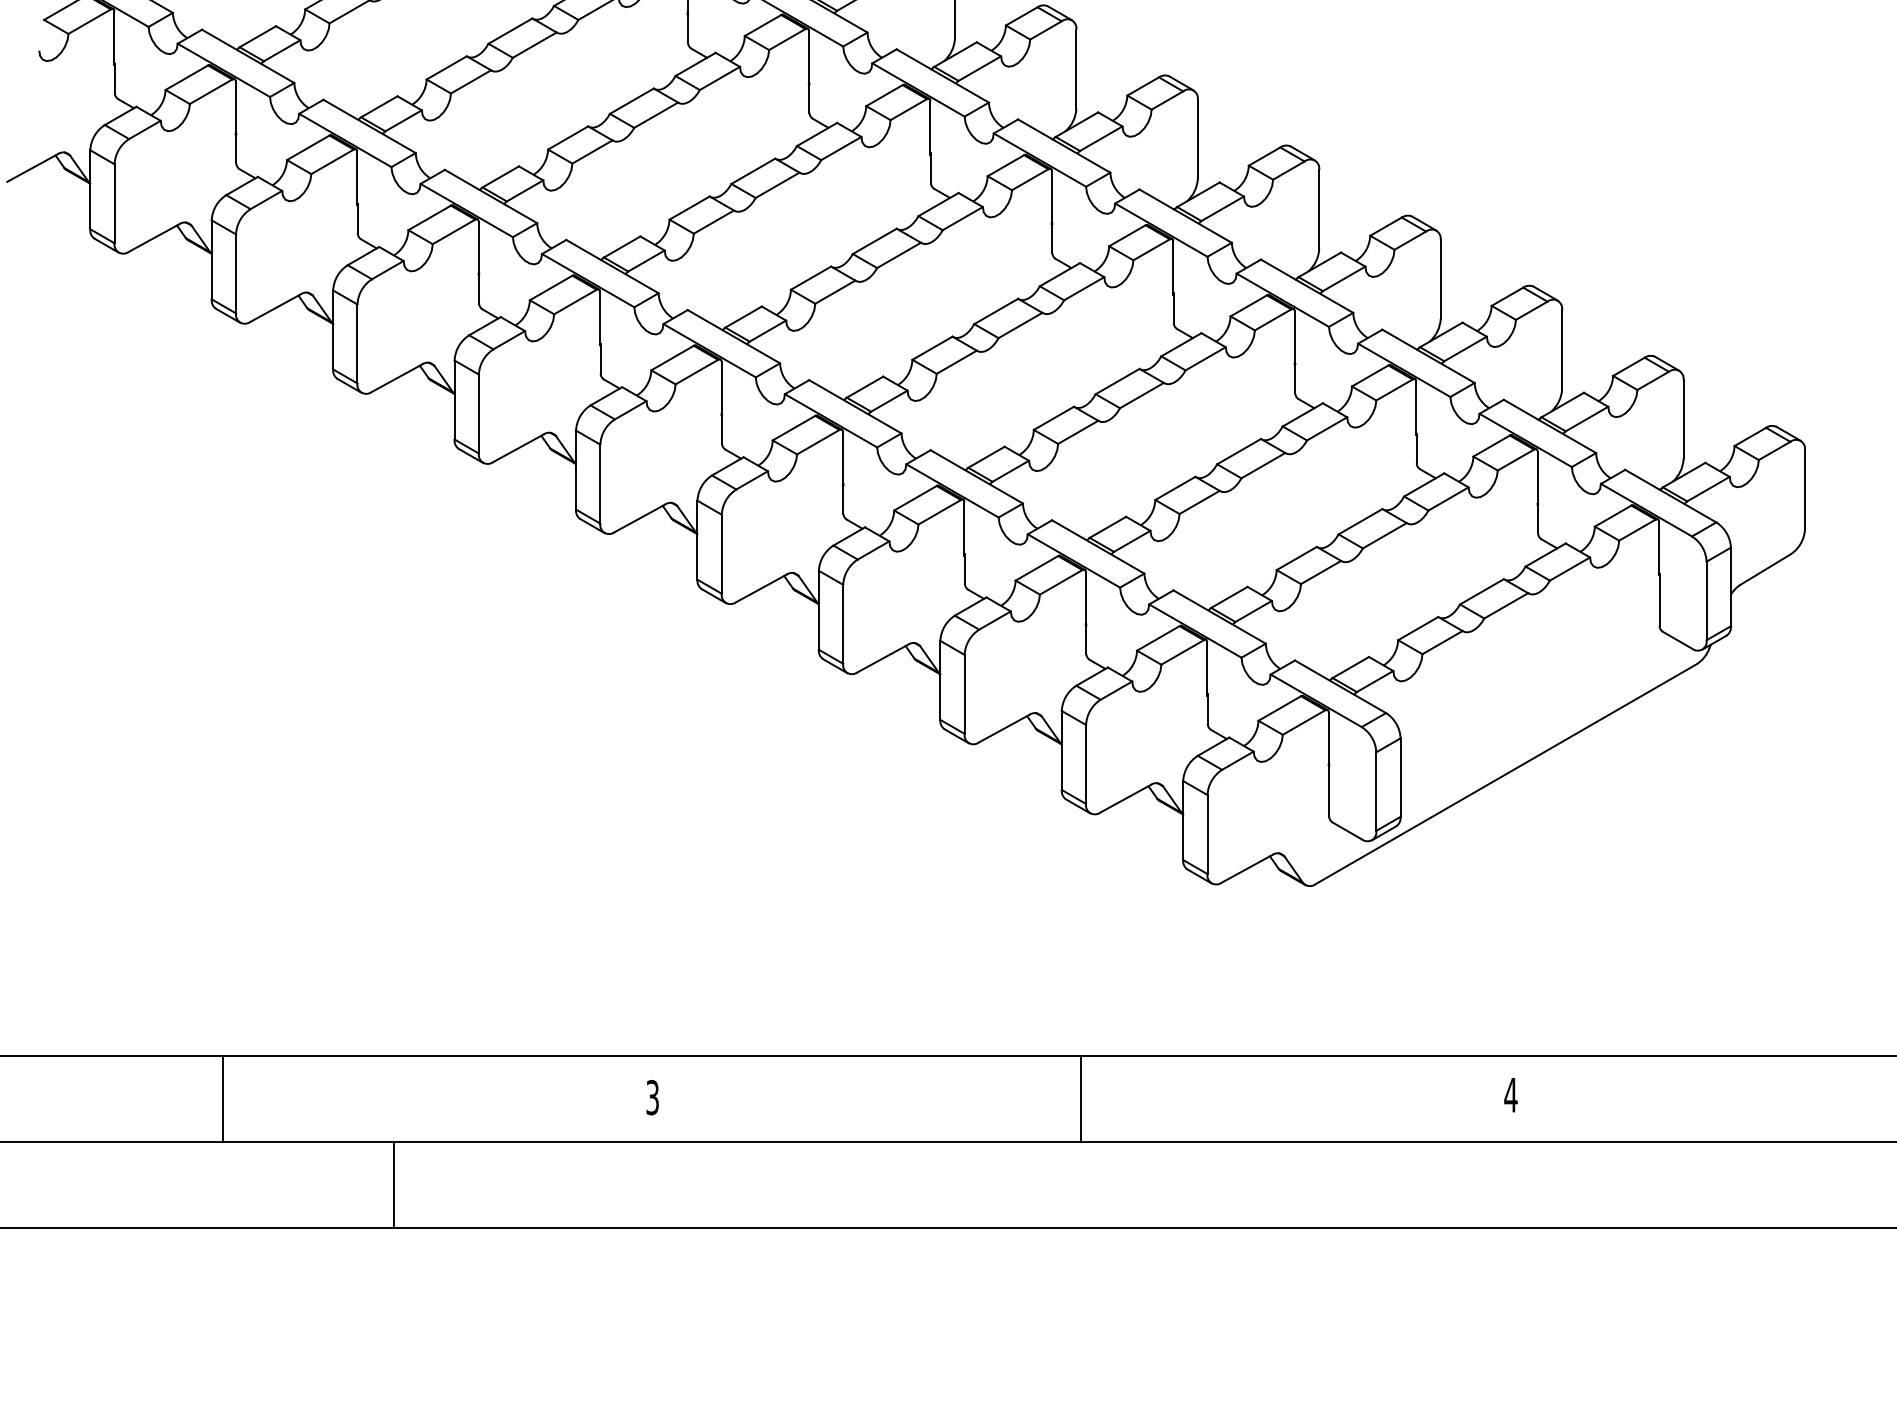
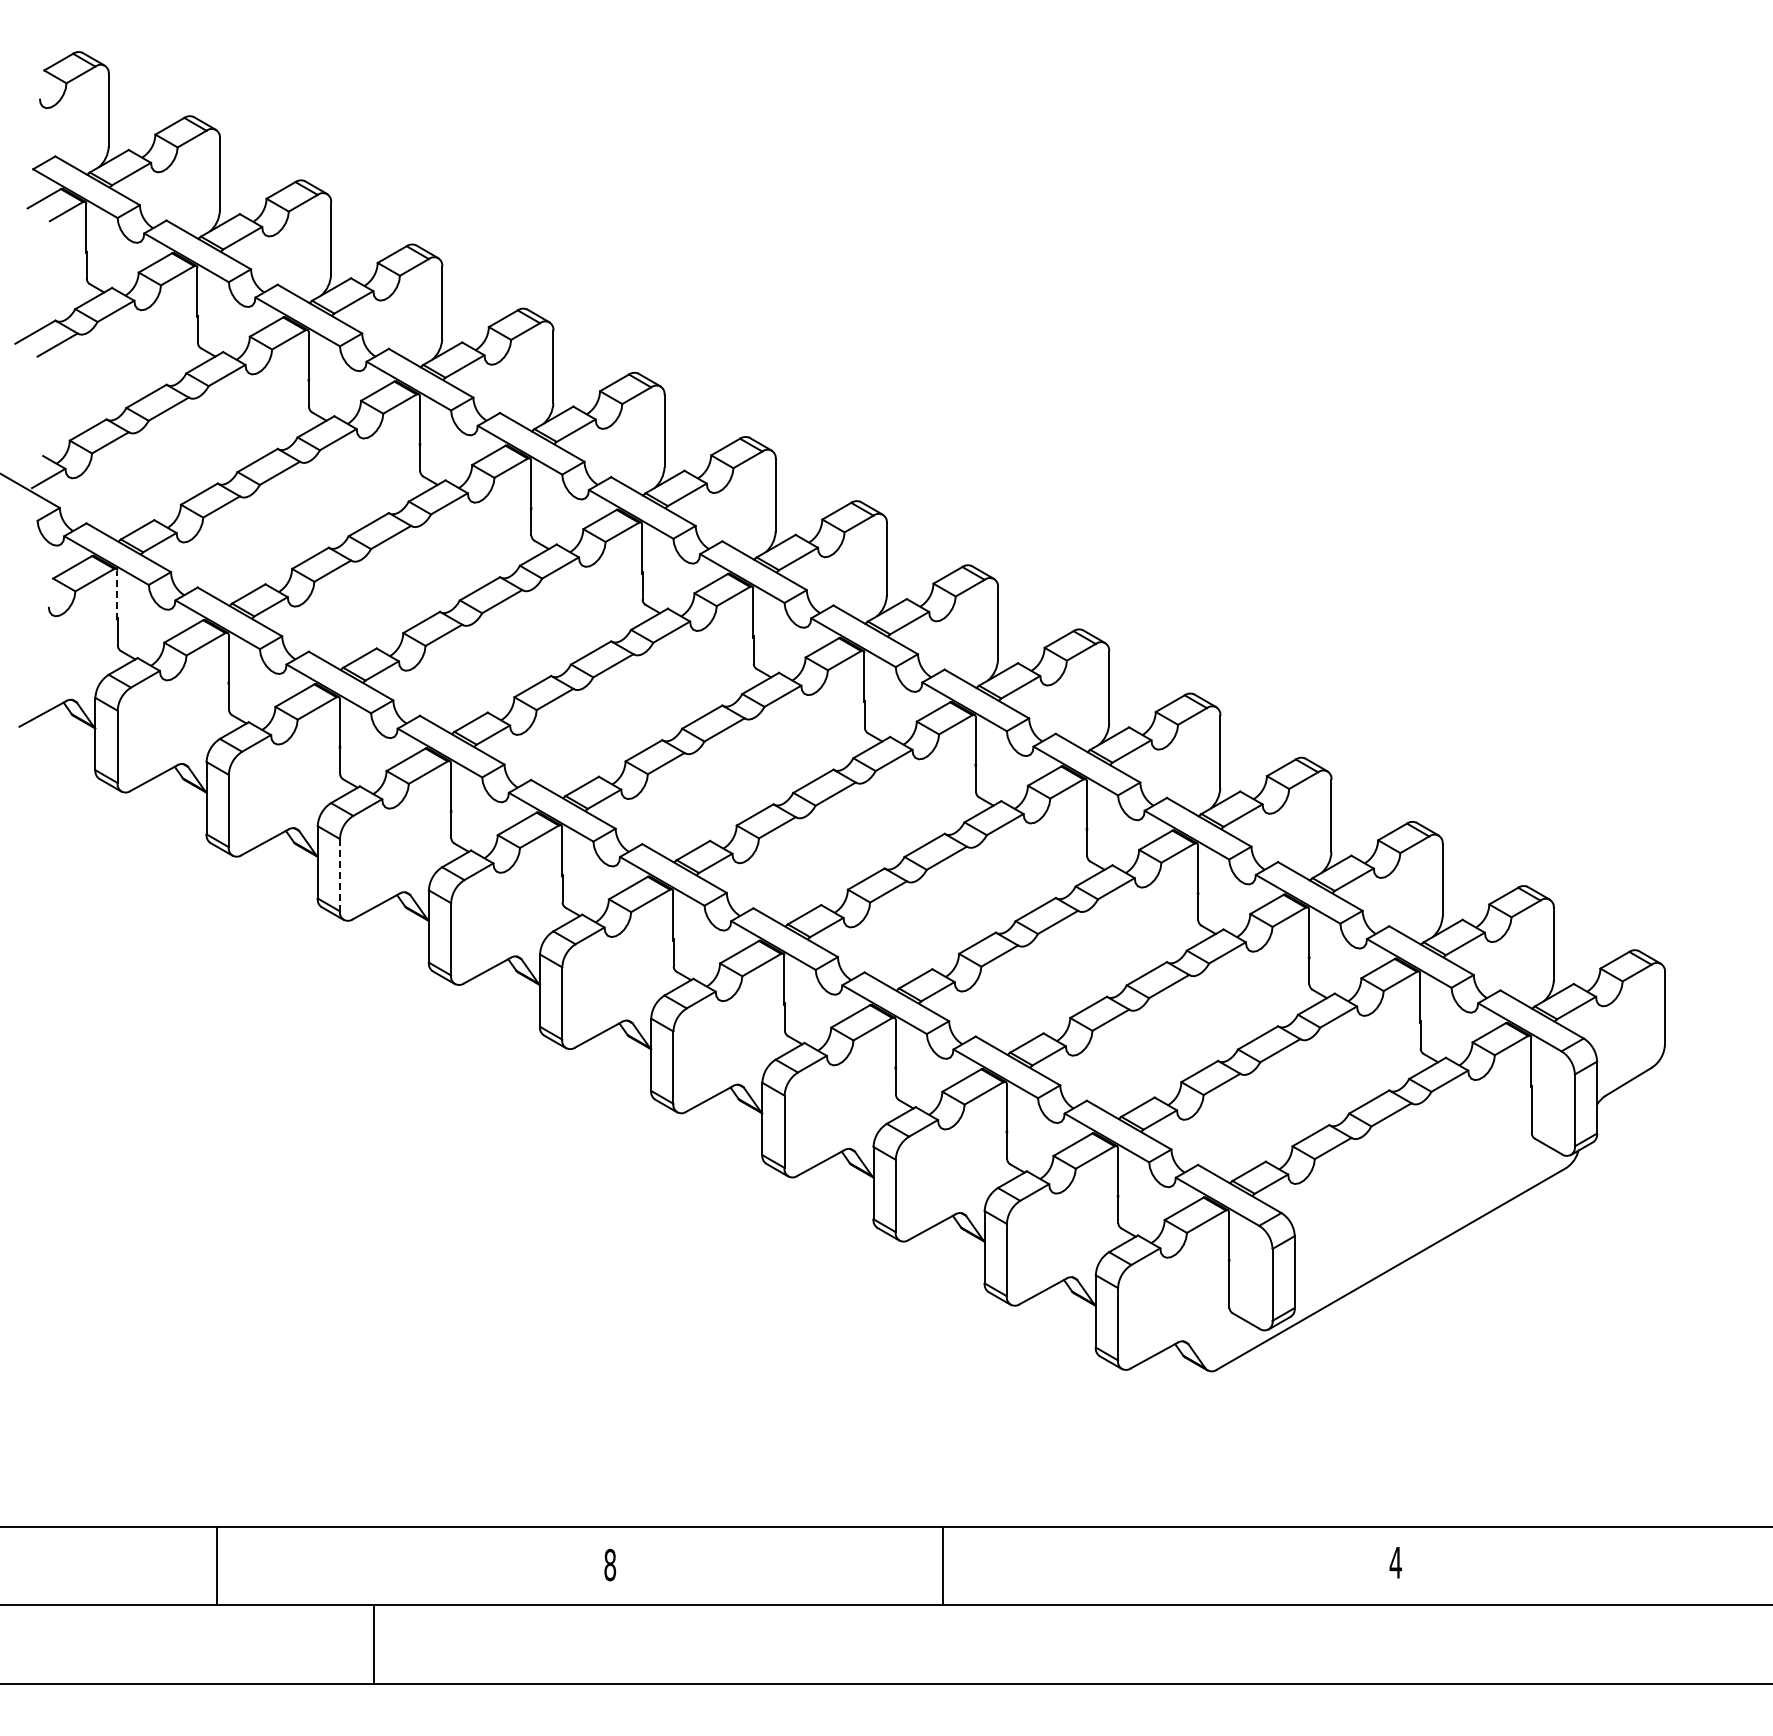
line: (114, 38) -> (117, 595), solid -> dashed
line: (356, 344) -> (339, 875), solid -> dashed
text: (653, 1097) -> (610, 1564), 3 -> 8
line: (1081, 1098) -> (942, 1565), moved

